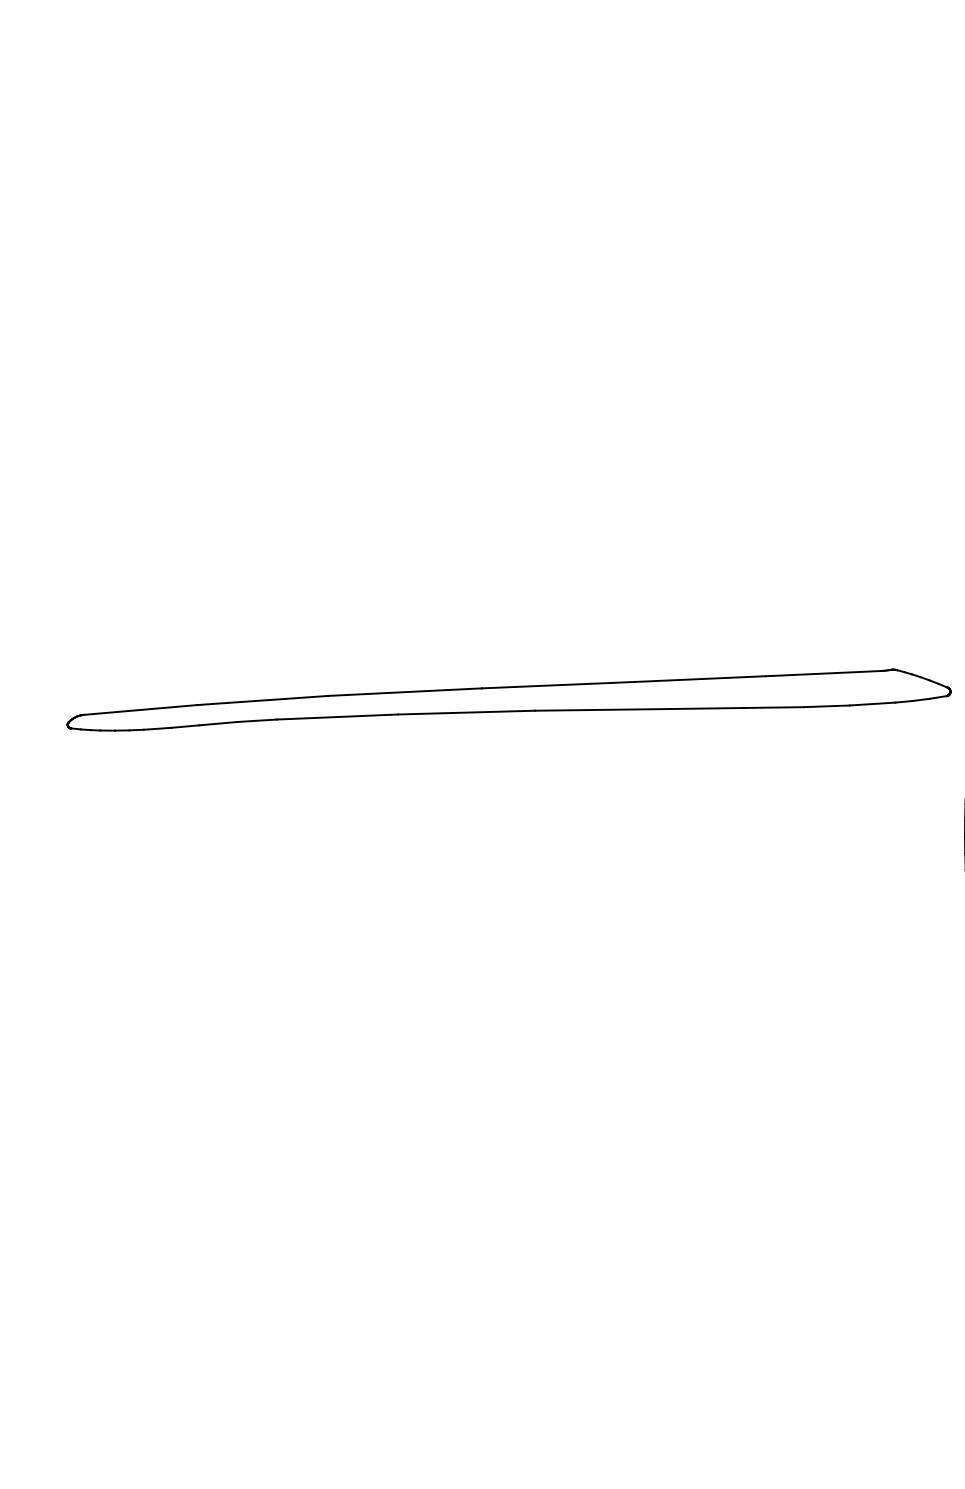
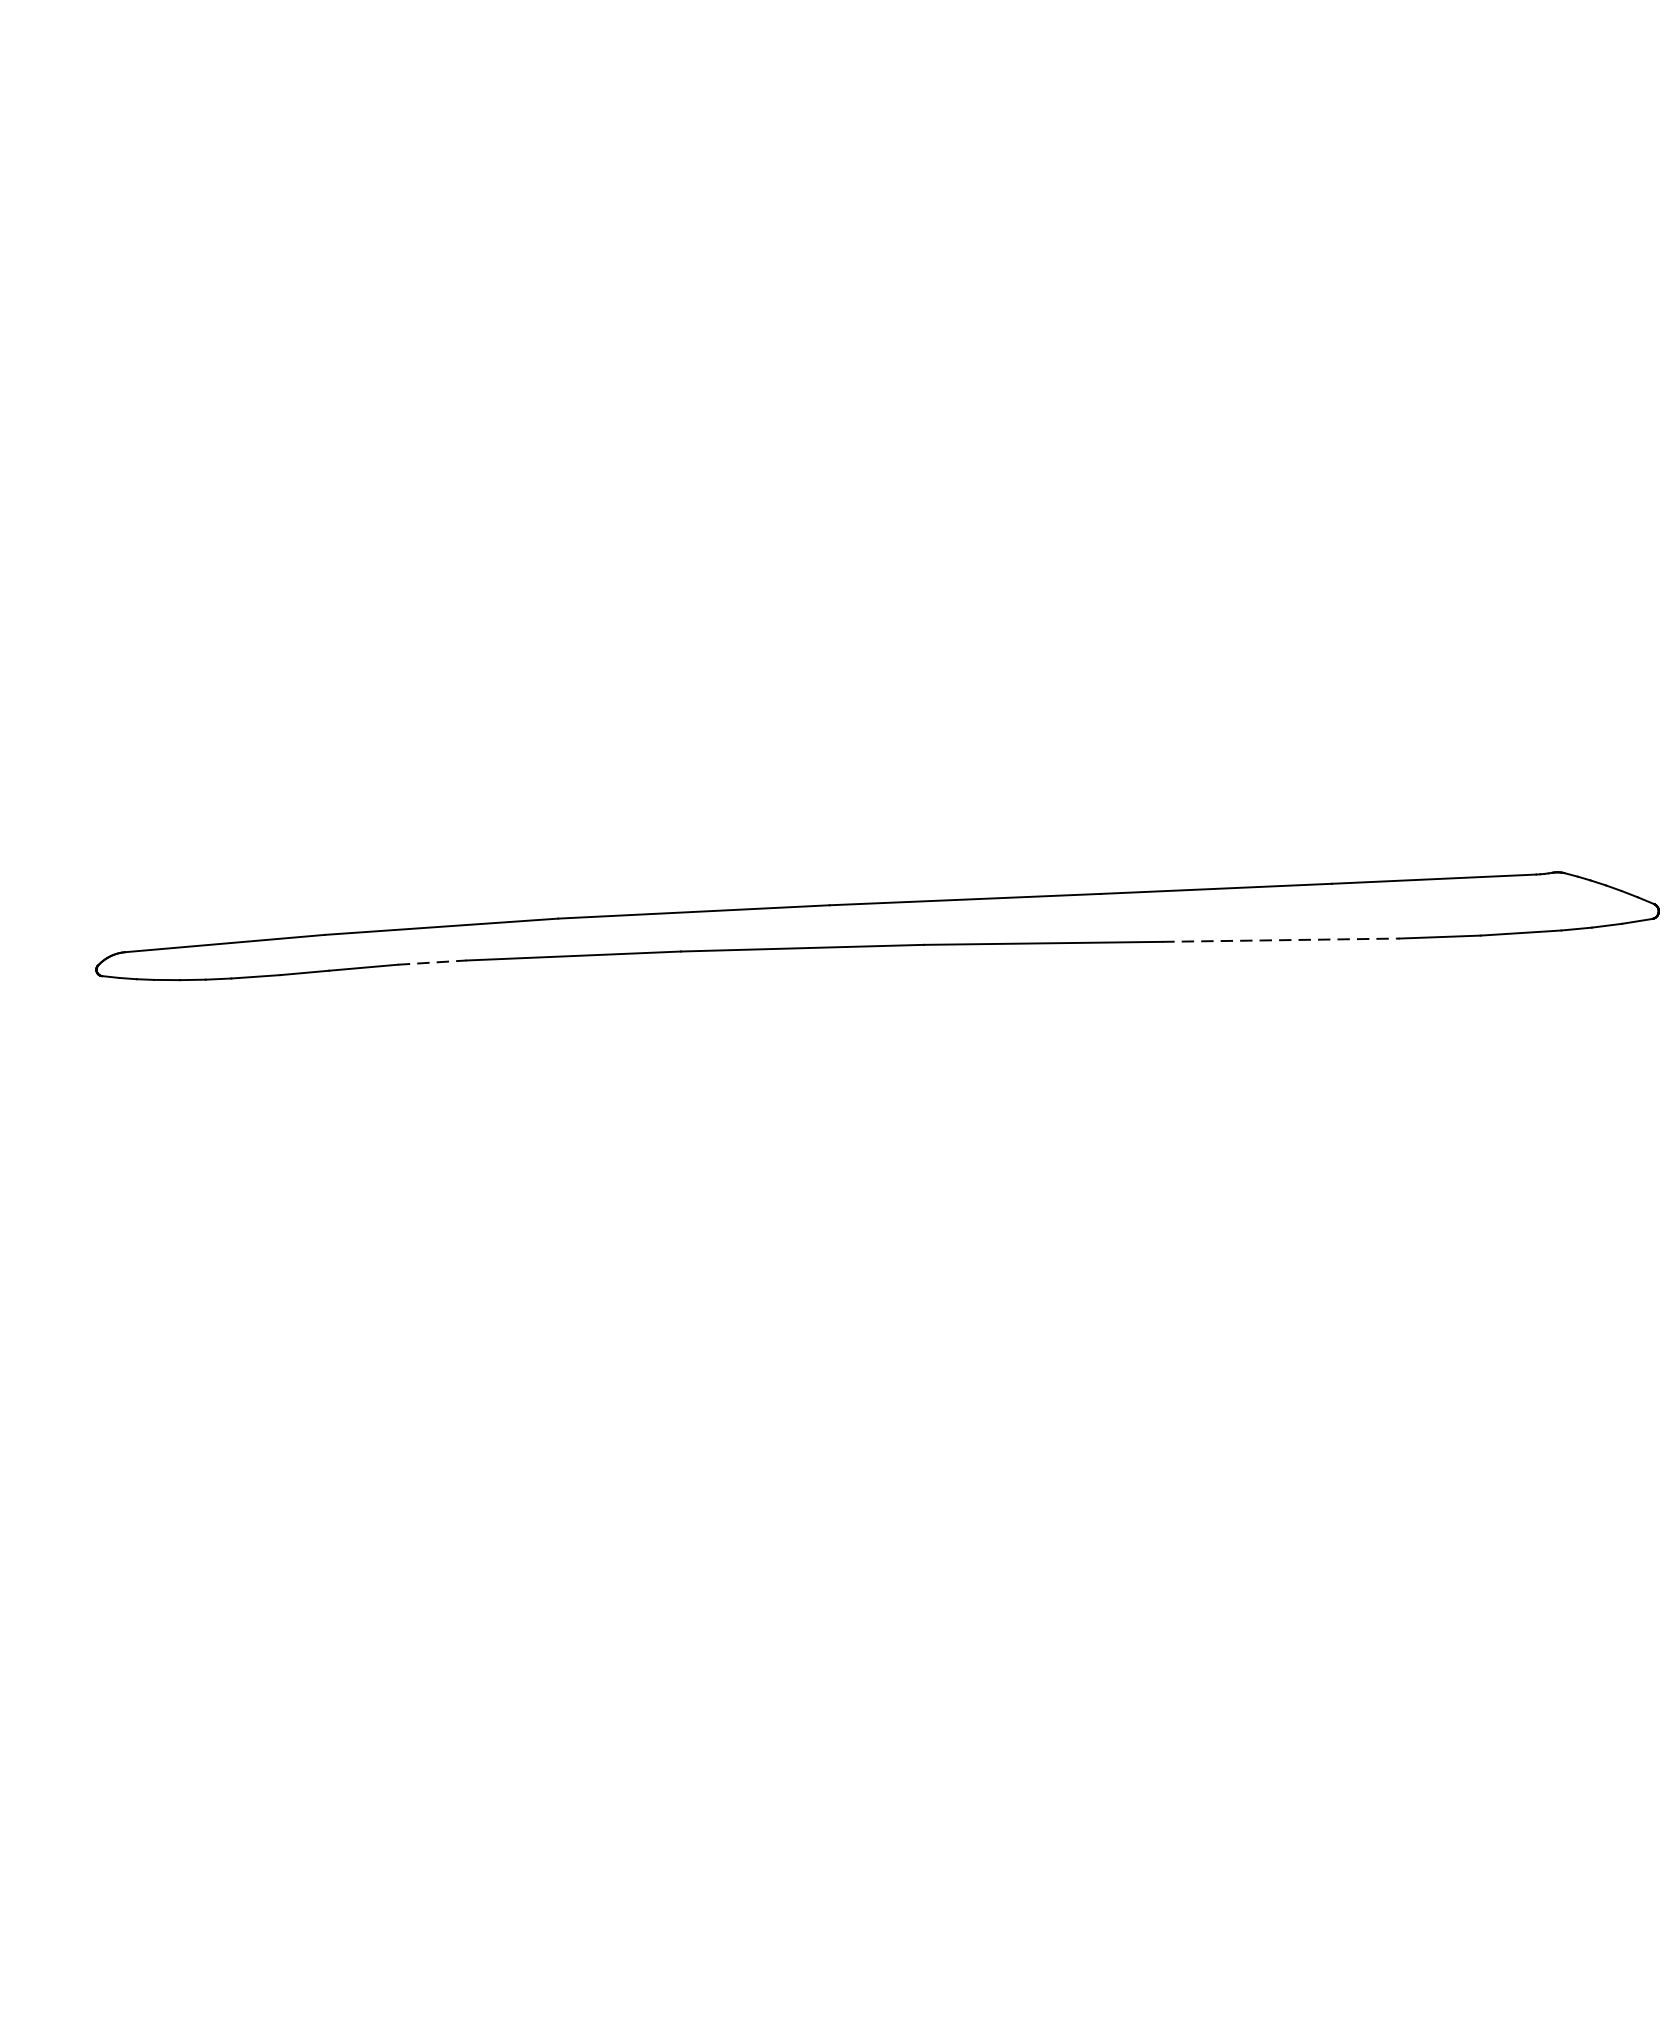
line: (737, 708) -> (1281, 940), solid -> dashed
line: (257, 720) -> (432, 962), solid -> dashed

